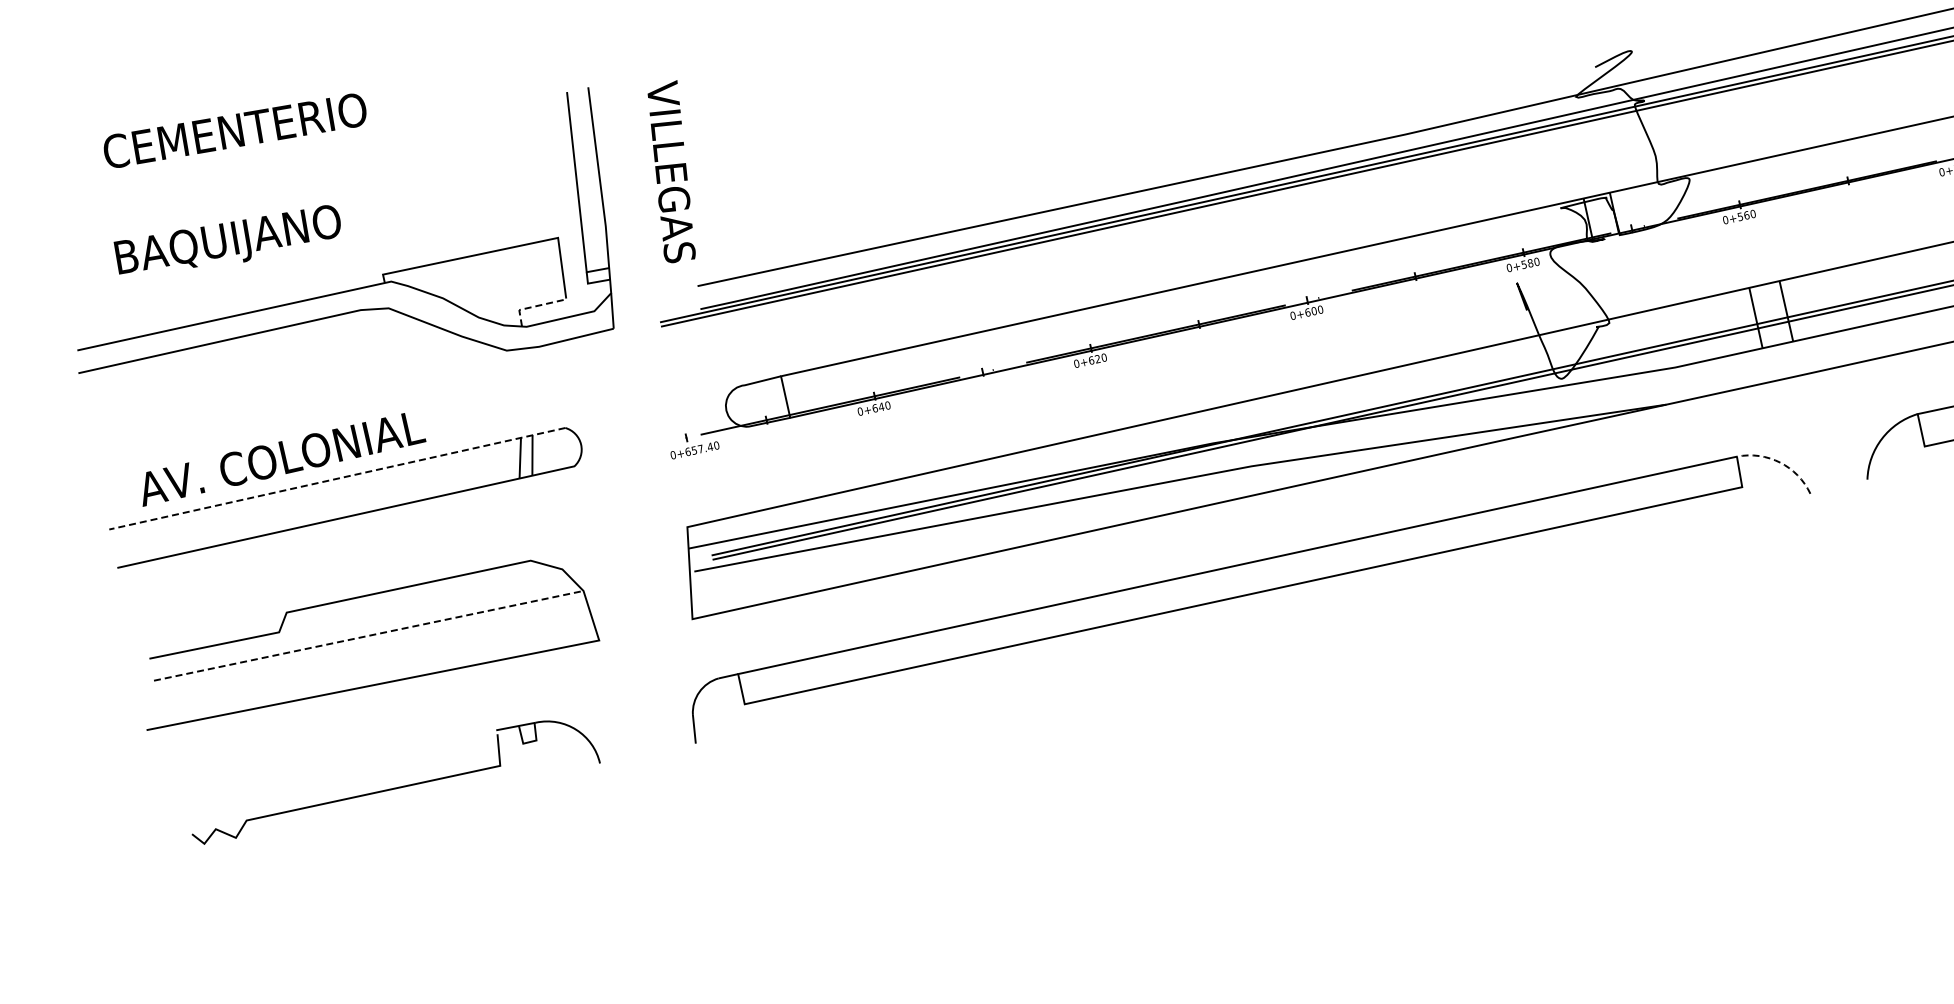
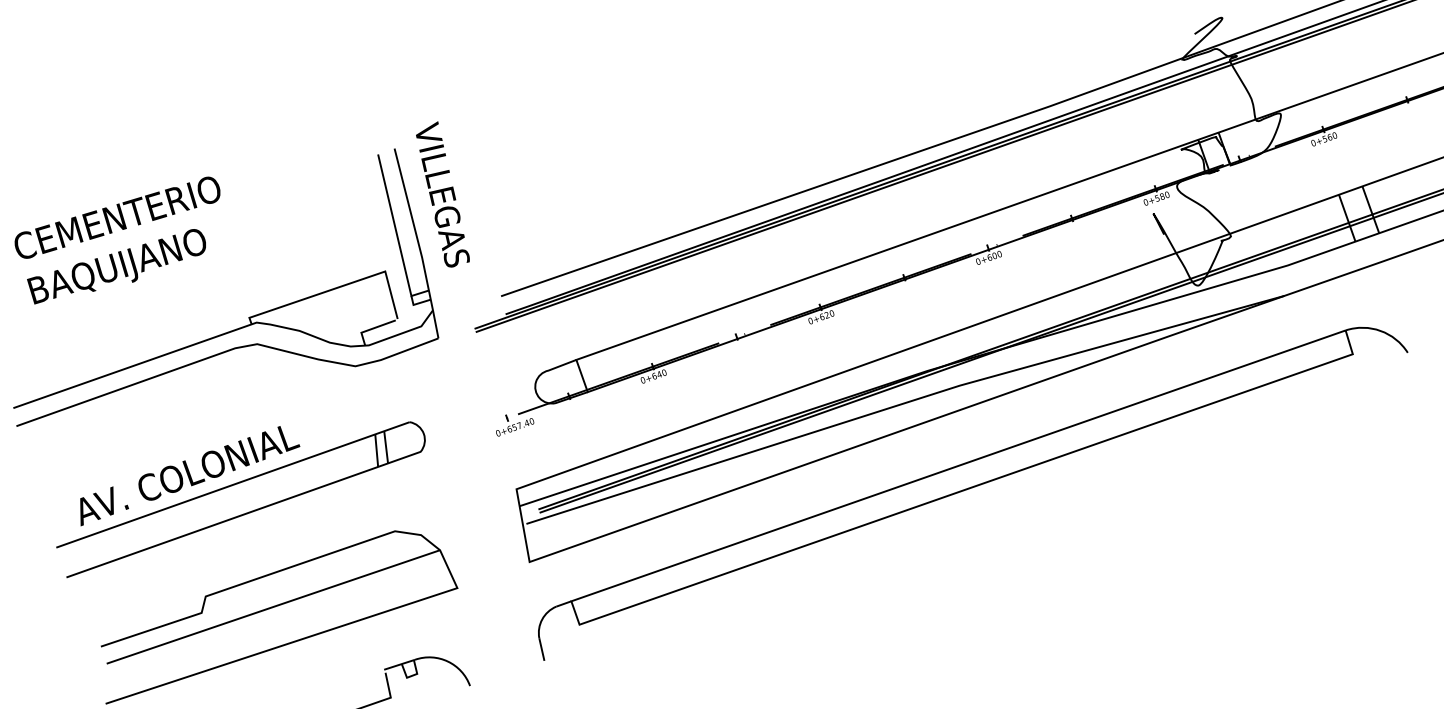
text: (671, 171) -> (442, 194), moved
text: (226, 239) -> (116, 266), moved
line: (532, 307) -> (371, 329), dashed -> solid
arc: (1780, 462) -> (1380, 330), dashed -> solid
line: (337, 478) -> (233, 484), dashed -> solid
line: (369, 635) -> (273, 606), dashed -> solid

